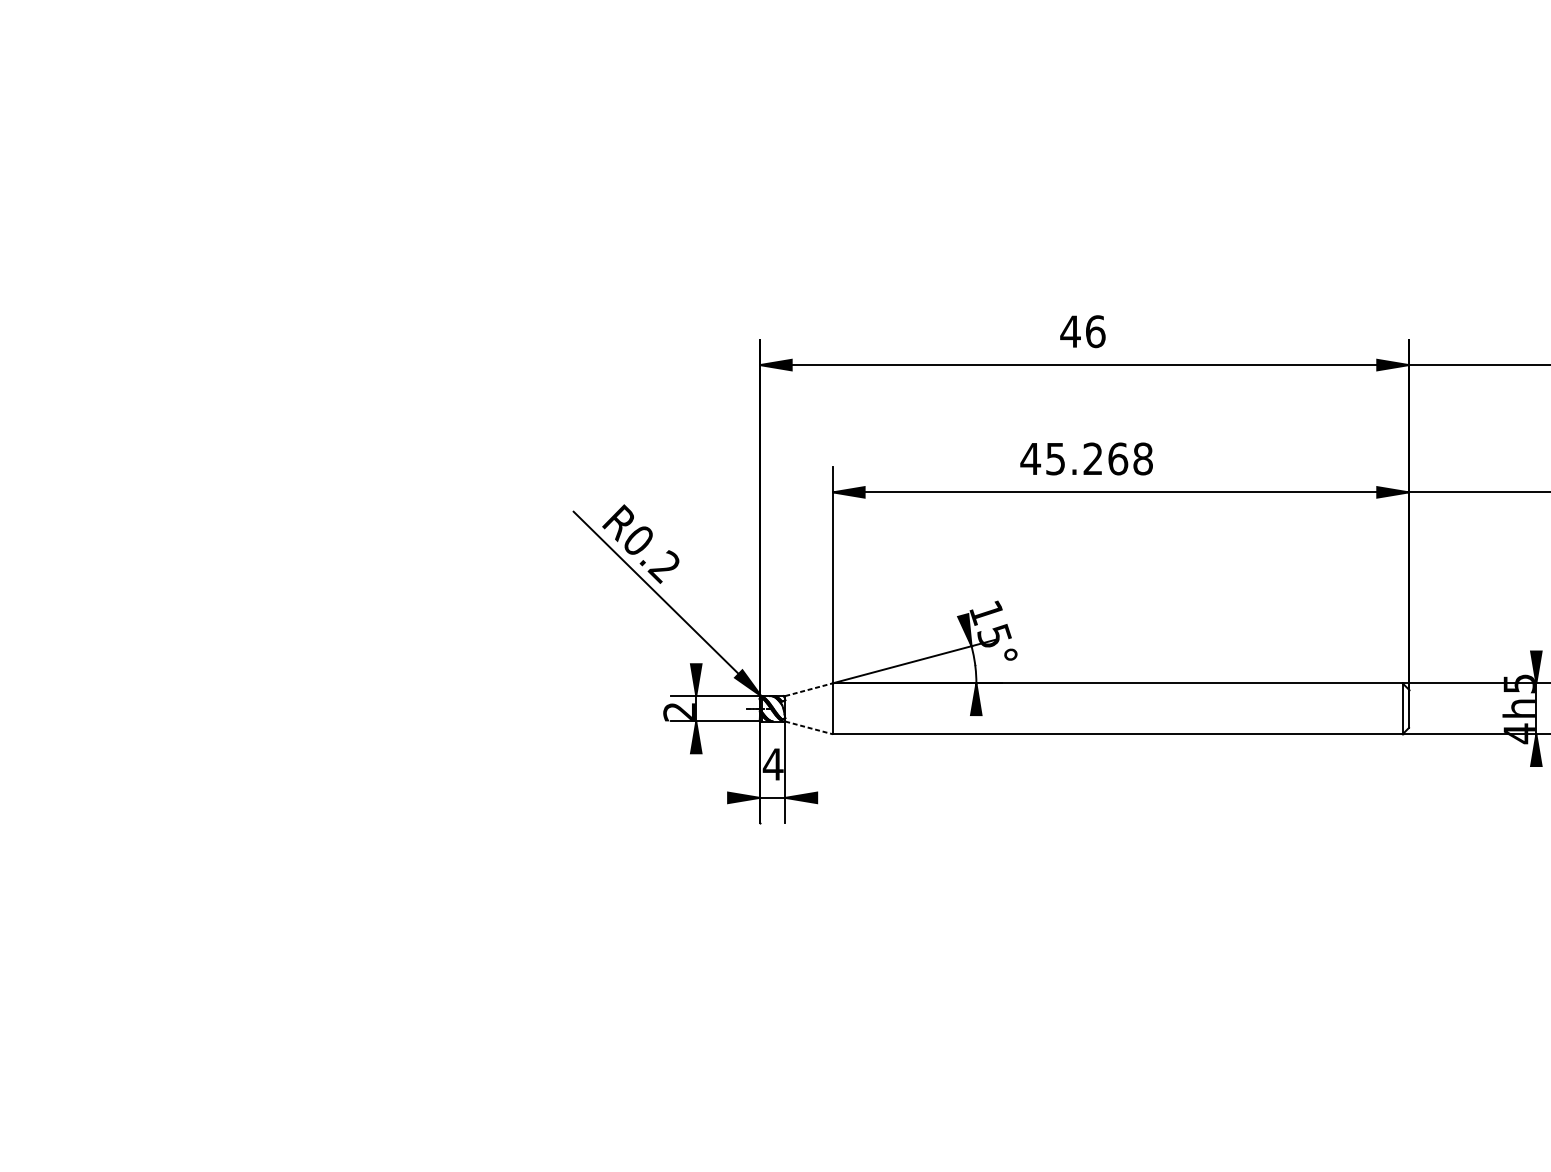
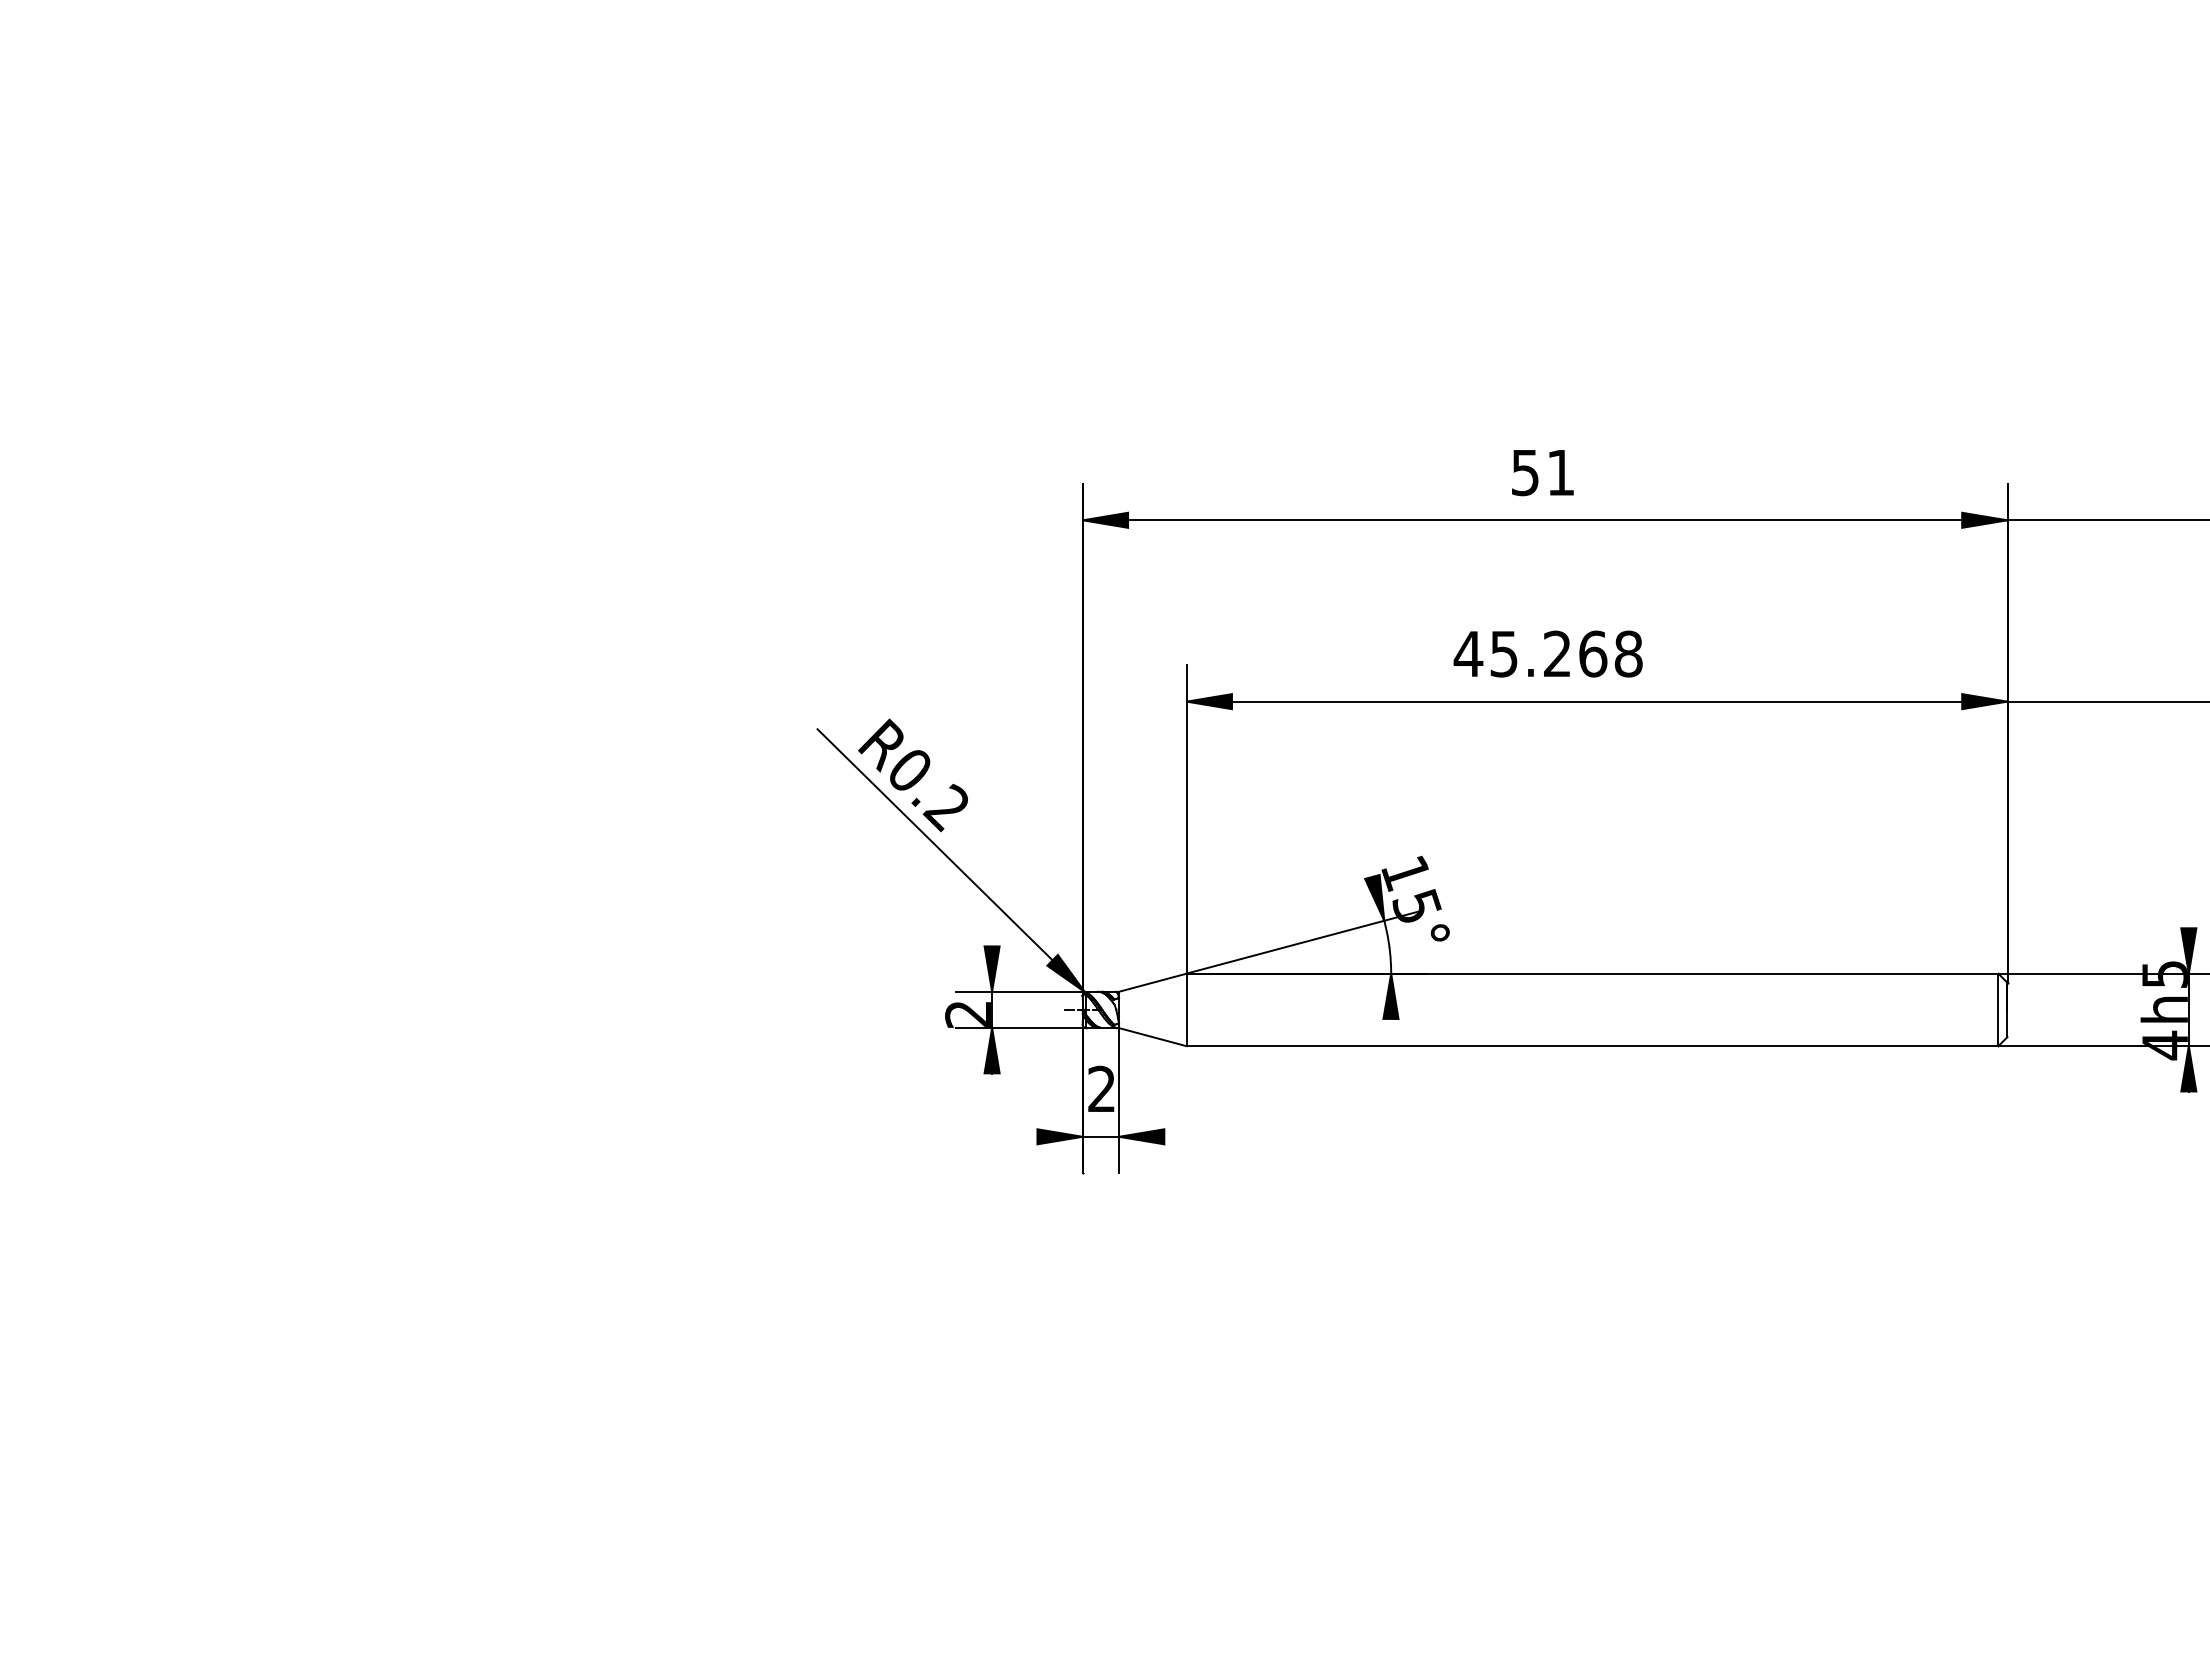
text: (1082, 331) -> (1542, 472), 46 -> 51
line: (809, 689) -> (1153, 982), dashed -> solid
line: (809, 728) -> (1153, 1037), dashed -> solid
text: (773, 763) -> (1101, 1088), 4 -> 2

